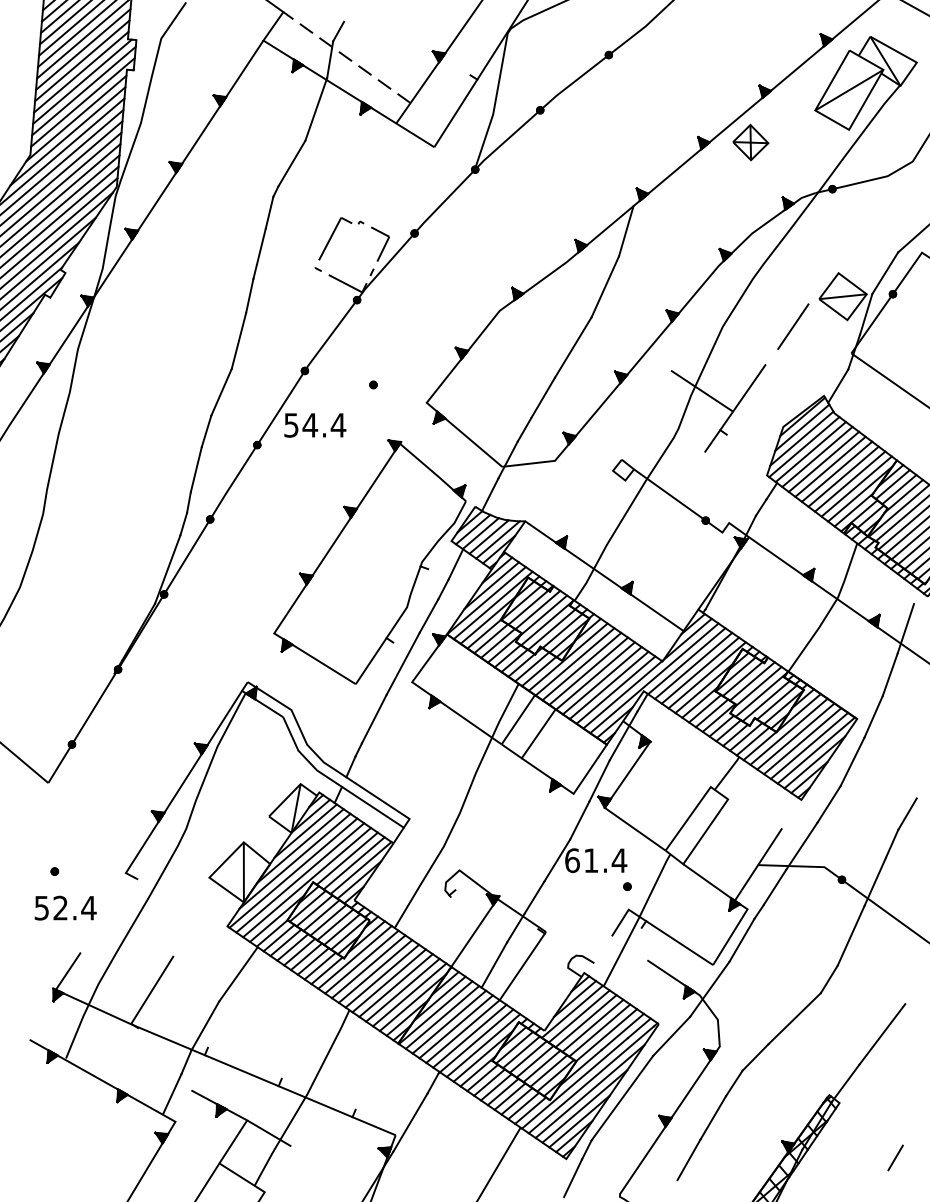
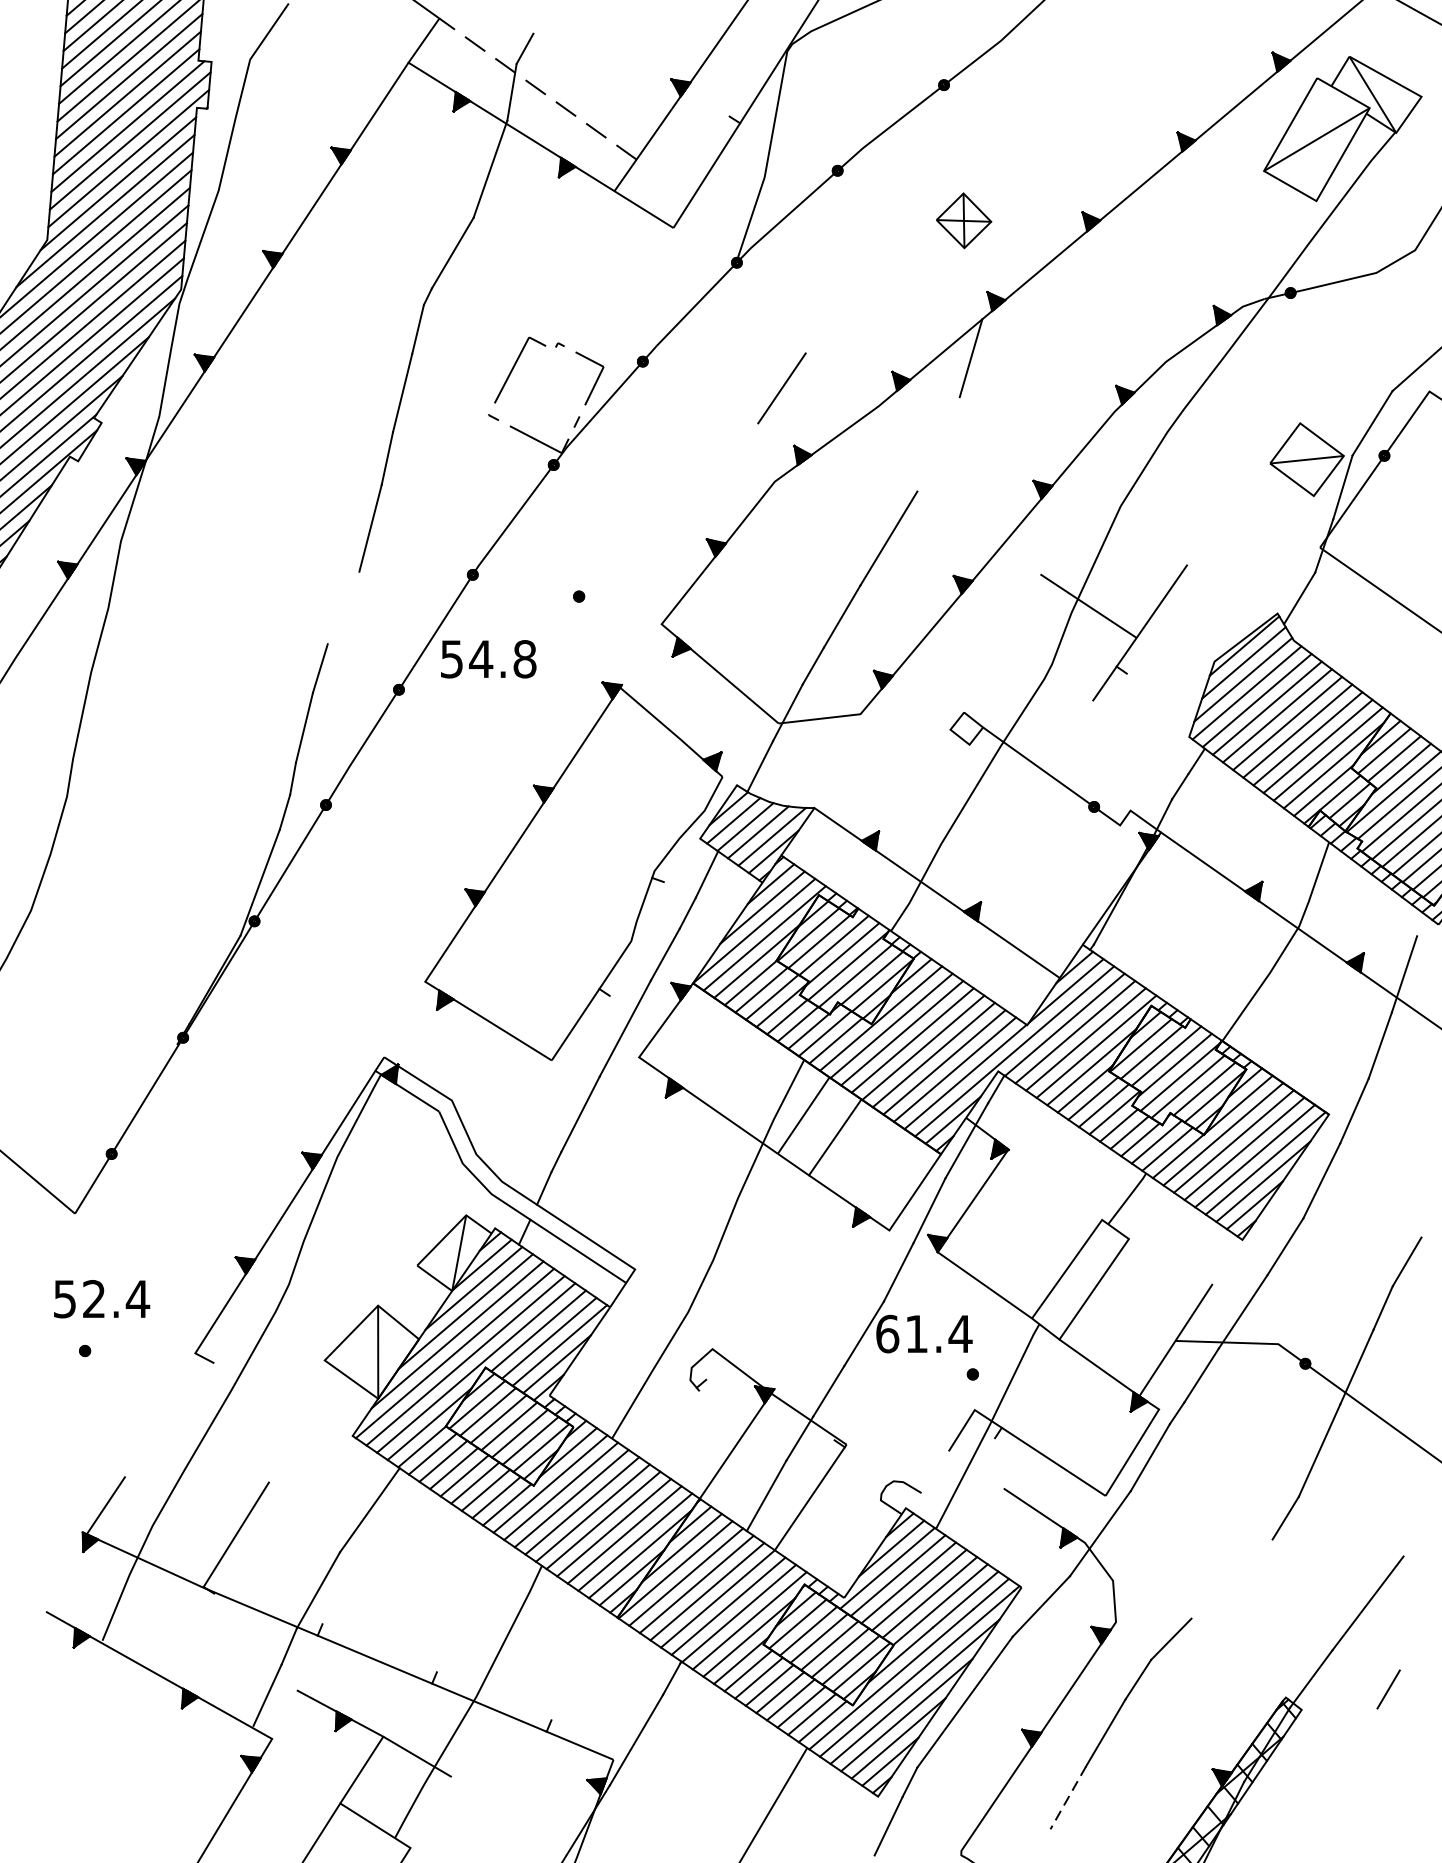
part: (750, 142) -> (963, 220), moved
line: (605, 286) -> (938, 443), removed
line: (793, 326) -> (782, 388), moved
line: (221, 391) -> (343, 606), removed
text: (338, 425) -> (524, 659), 54.4 -> 54.8
text: (65, 907) -> (101, 1298), moved
line: (794, 1018) -> (1231, 1578), removed
line: (895, 1157) -> (1388, 1688), moved
line: (688, 1160) -> (1067, 1798), solid -> dashed

